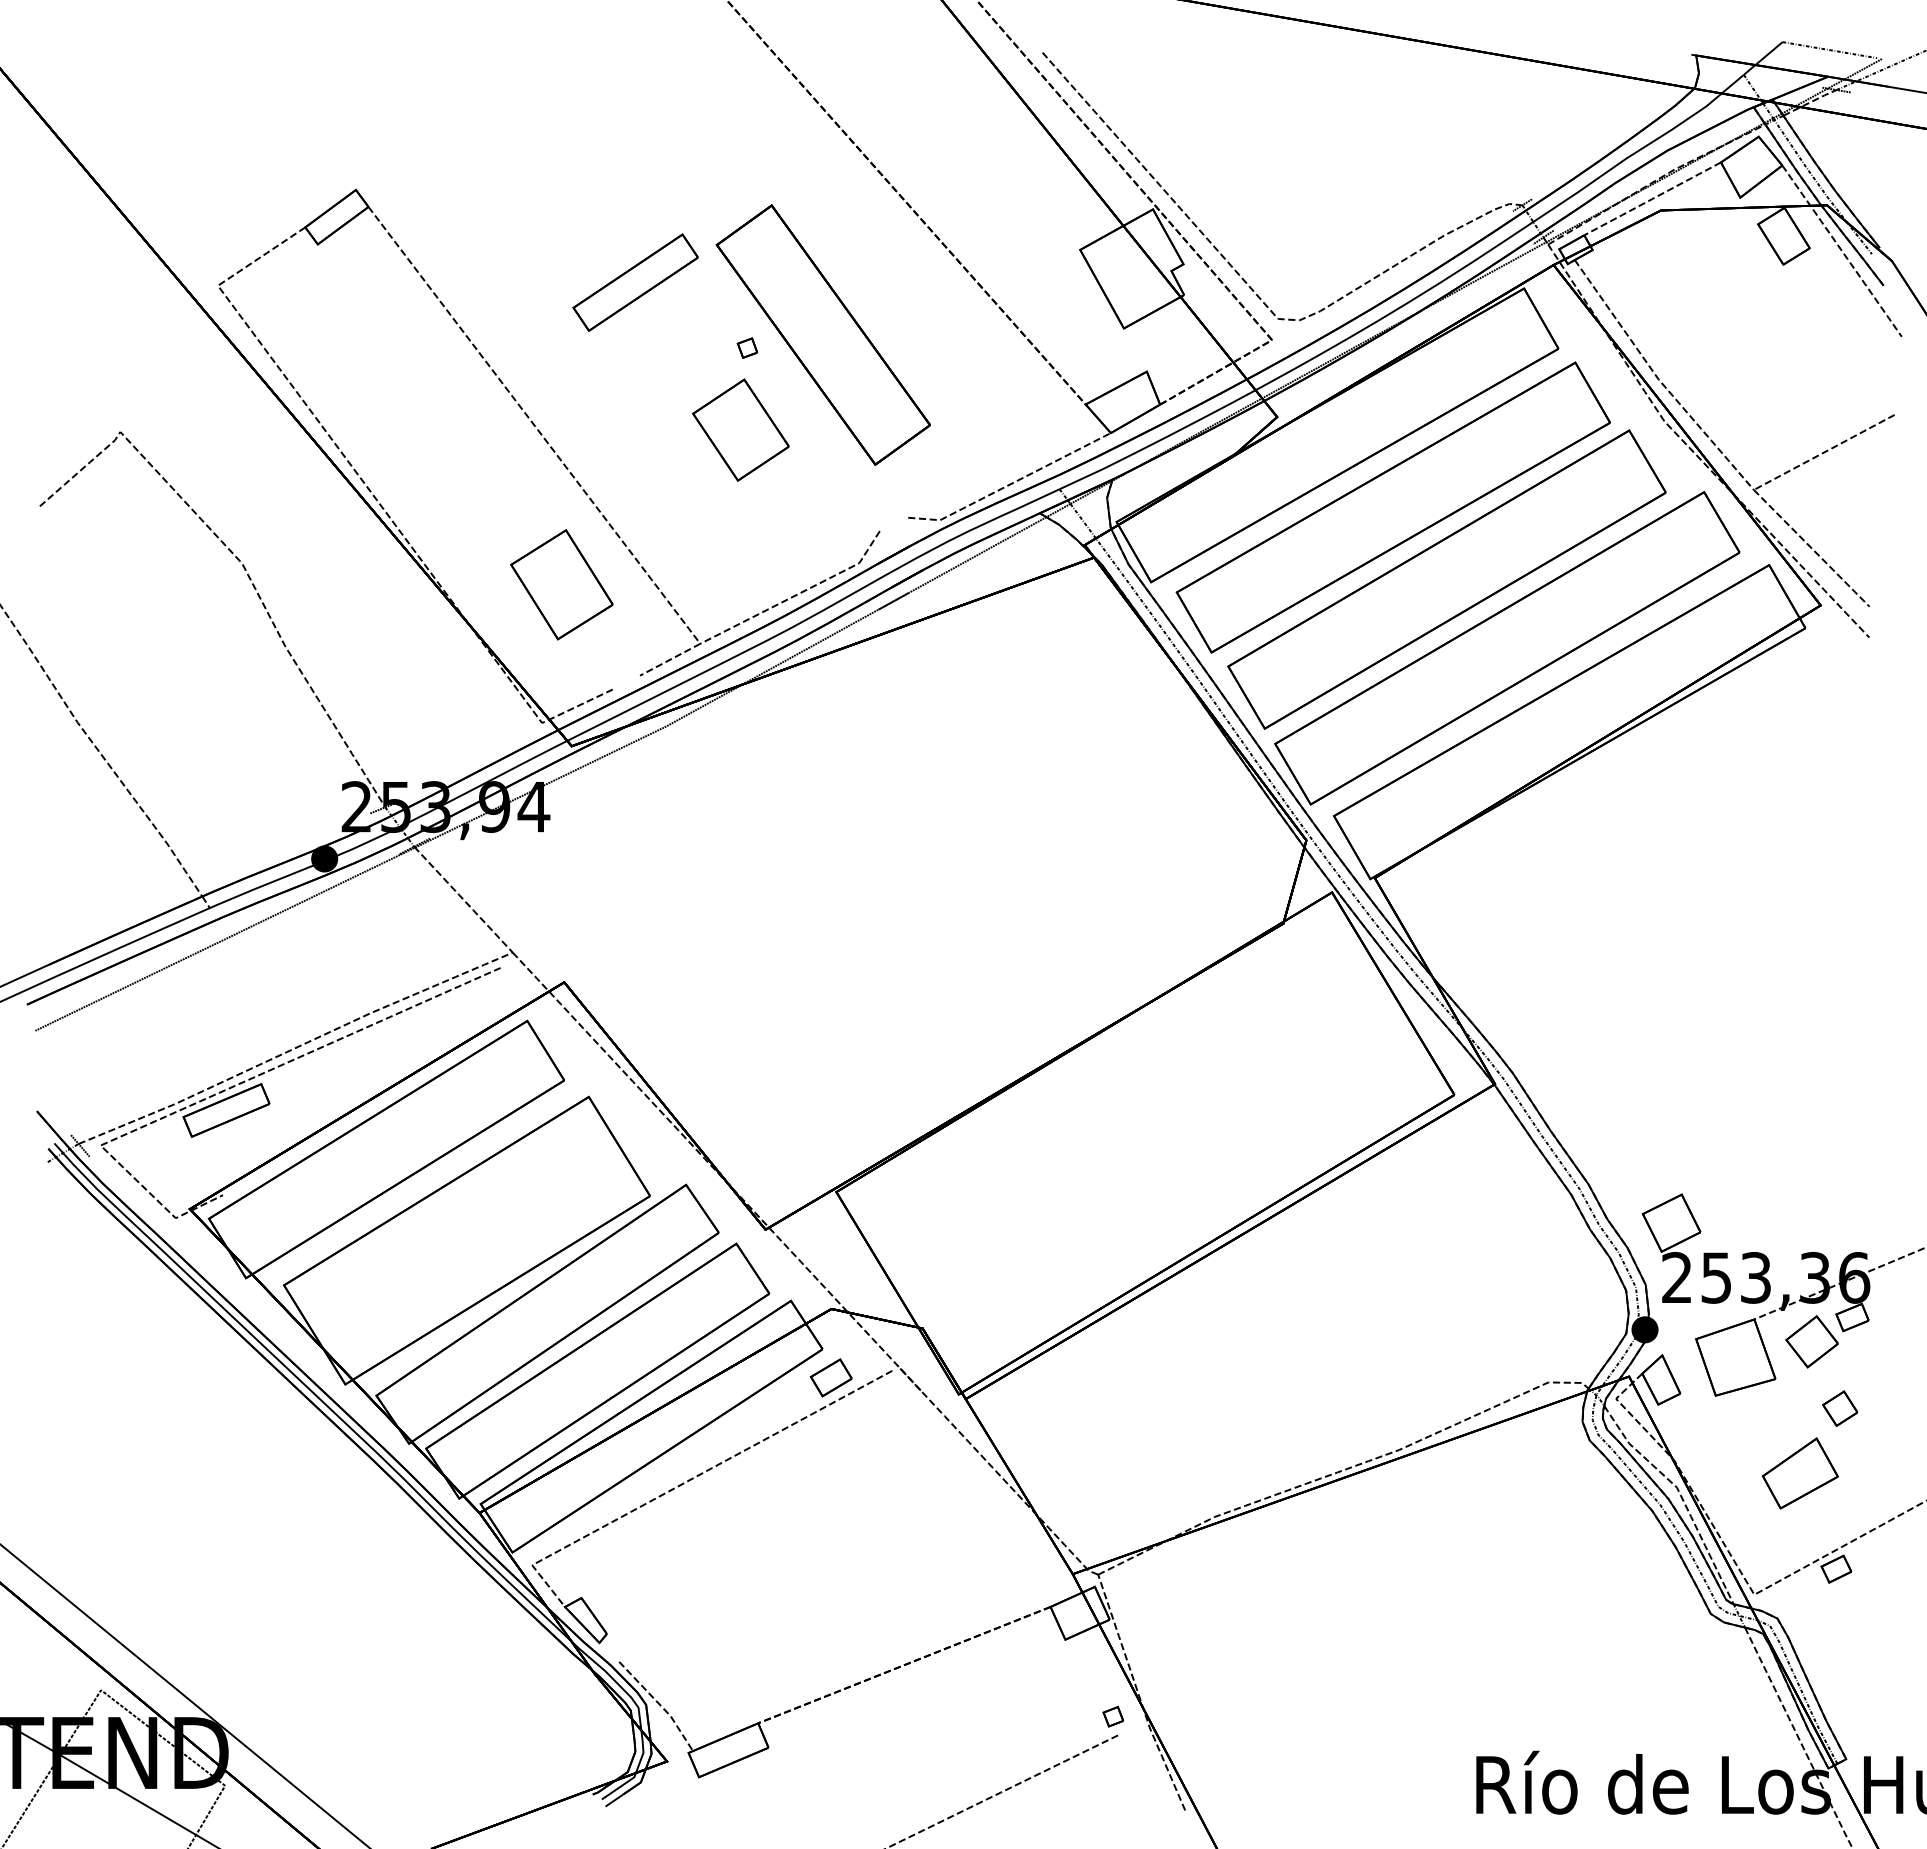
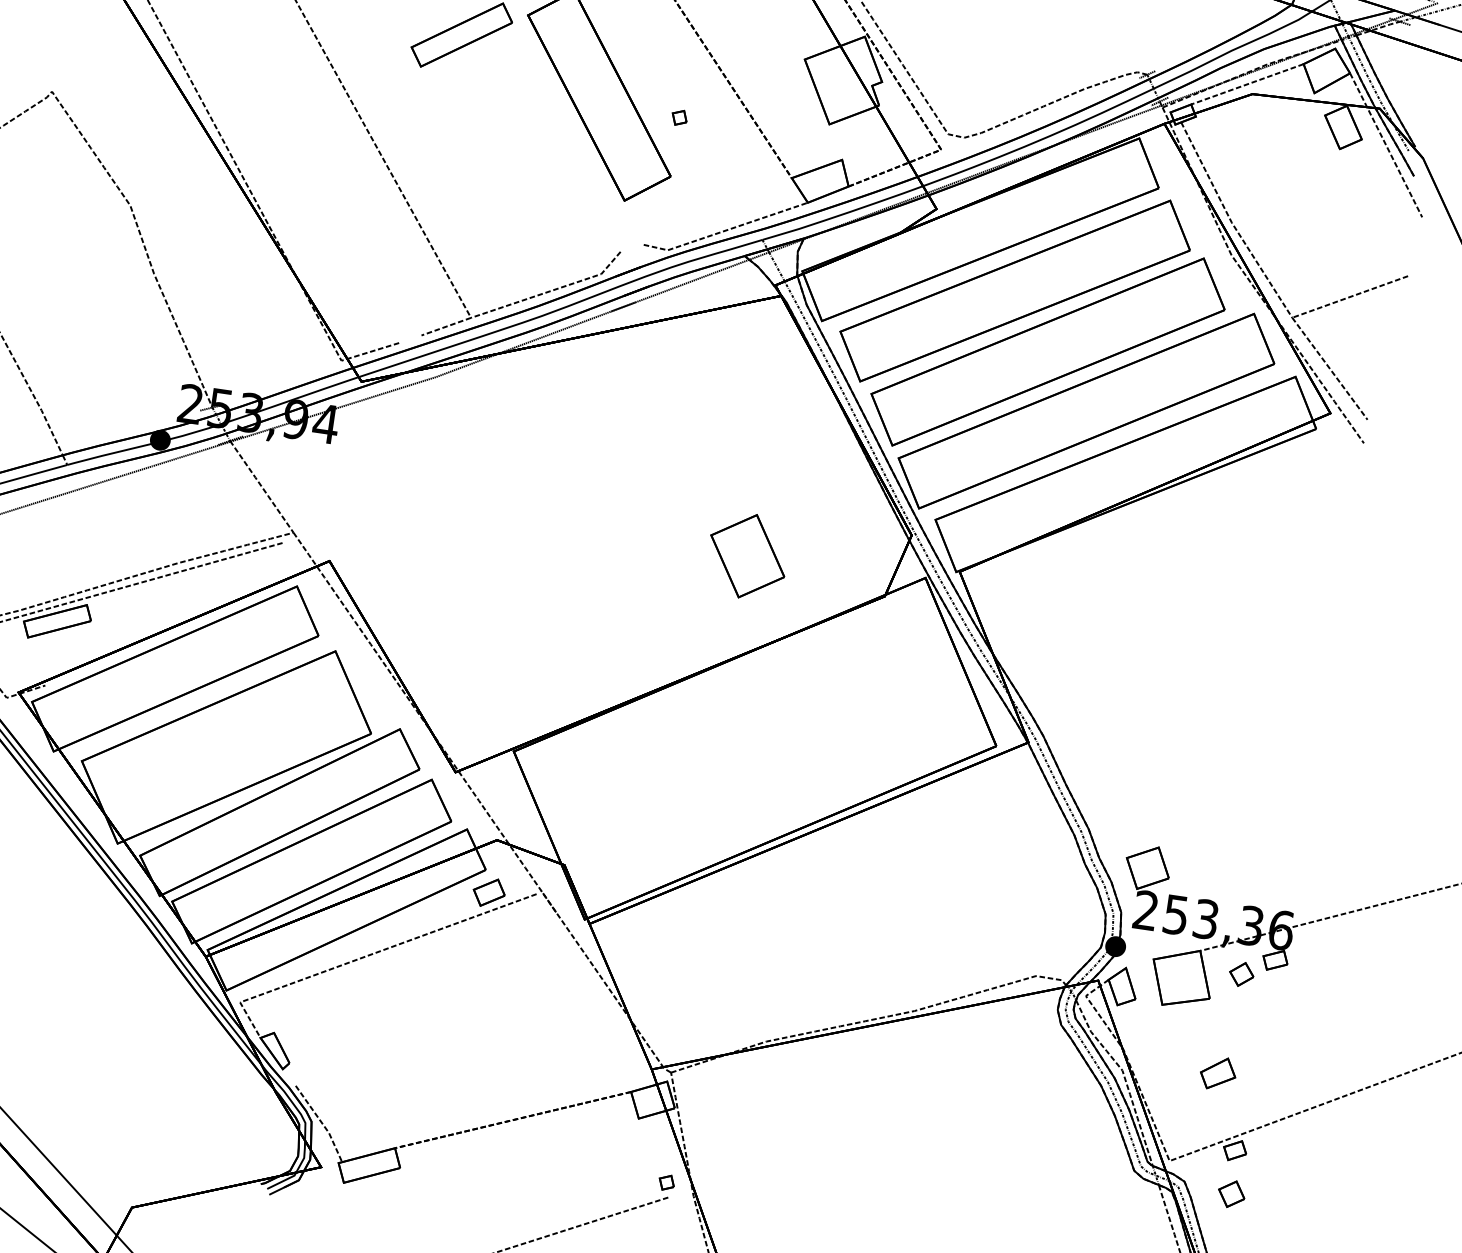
part: (747, 347) -> (679, 117), moved
part: (740, 429) -> (525, 158), removed
part: (561, 584) -> (747, 555), moved
part: (1811, 1341) -> (1241, 974), size x0.6
part: (1840, 1408) -> (1231, 1194), moved
part: (1800, 1473) -> (1218, 1073), size x0.6

